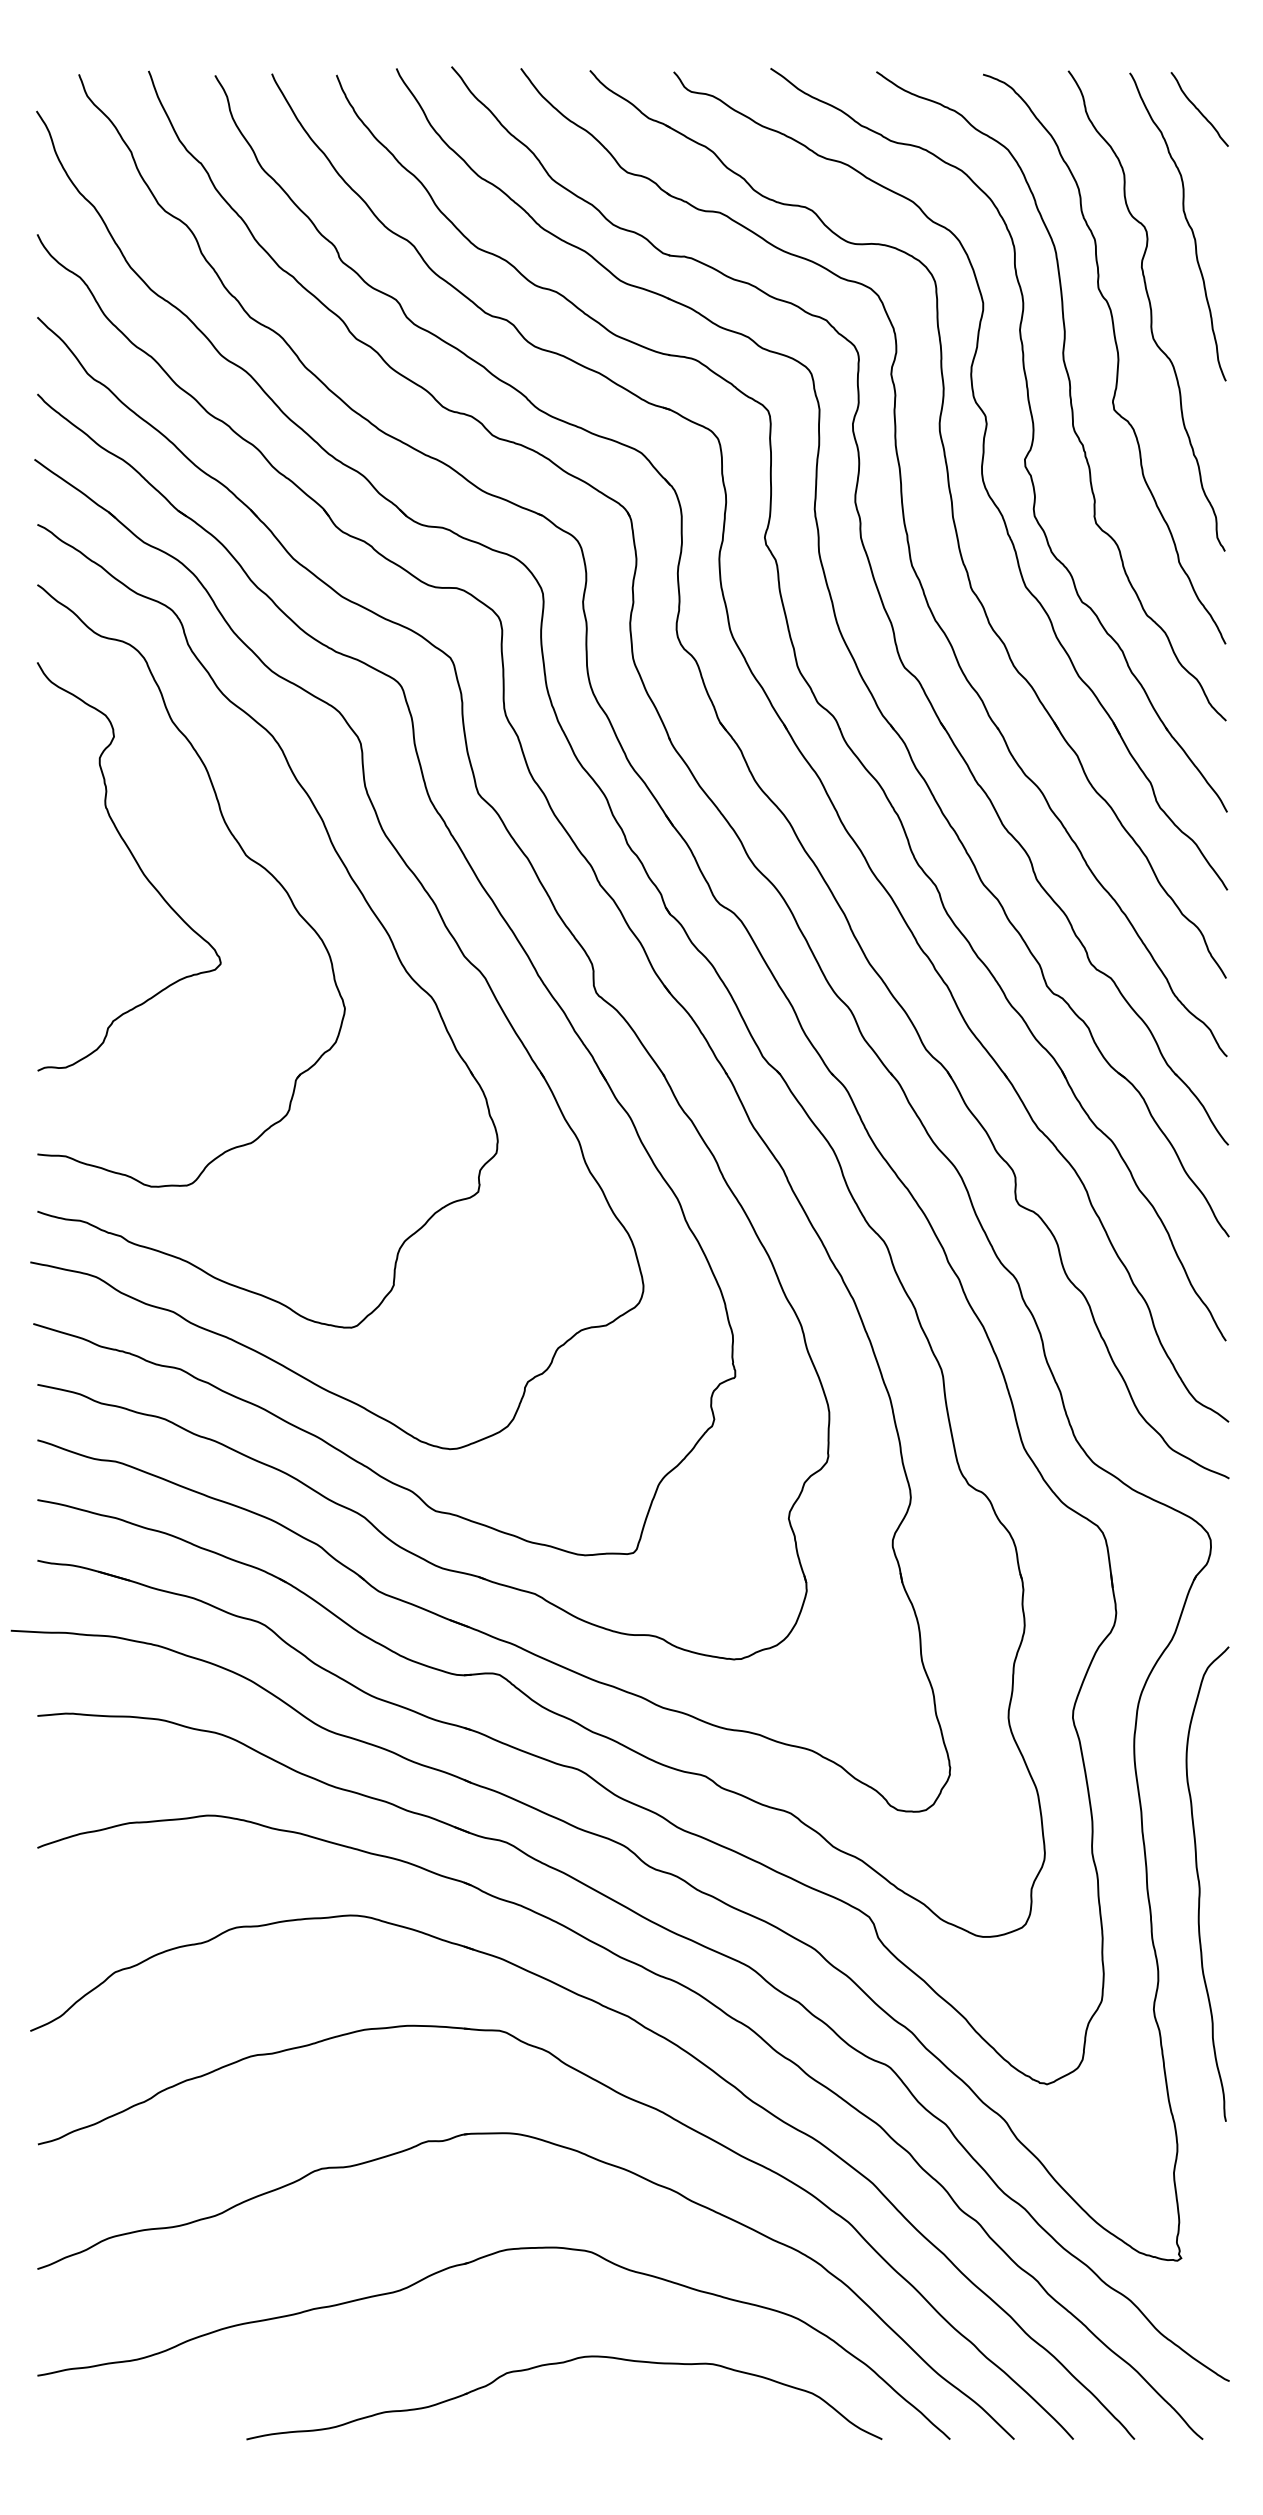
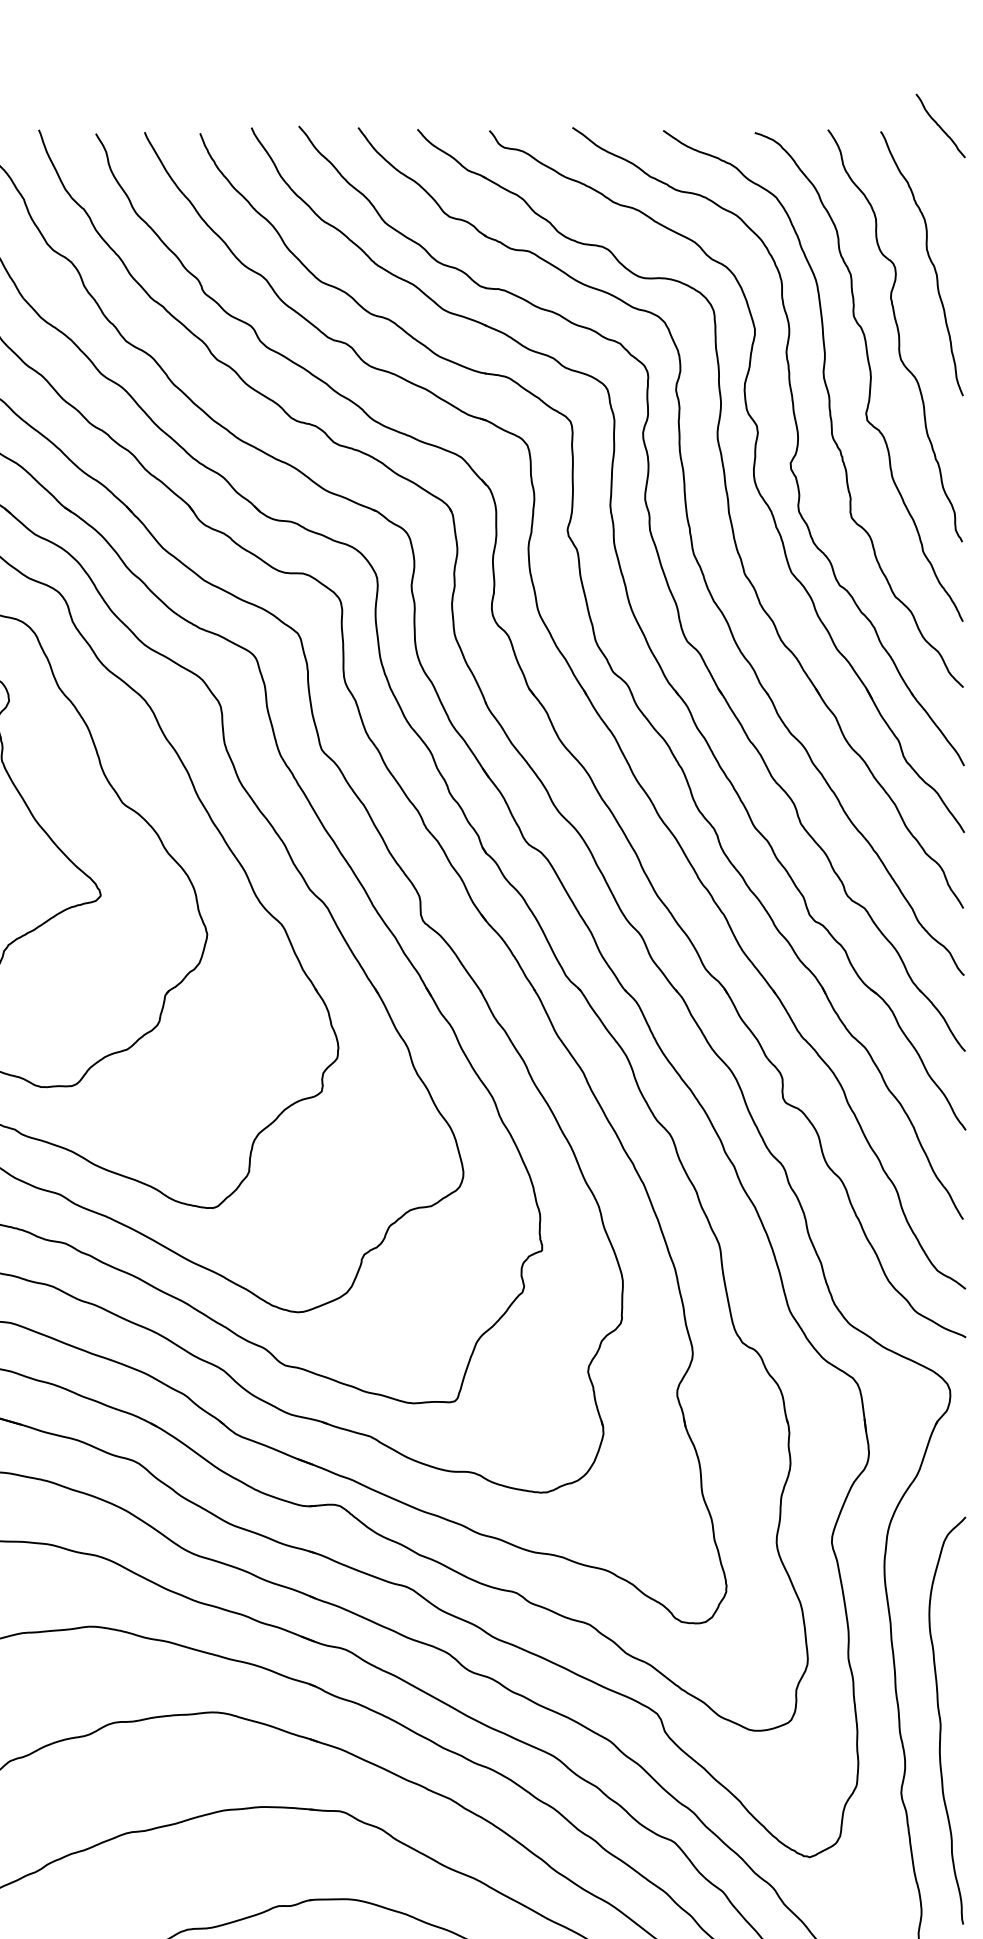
curve: (1199, 109) -> (940, 125), moved
curve: (1200, 1883) -> (941, 1720), moved

